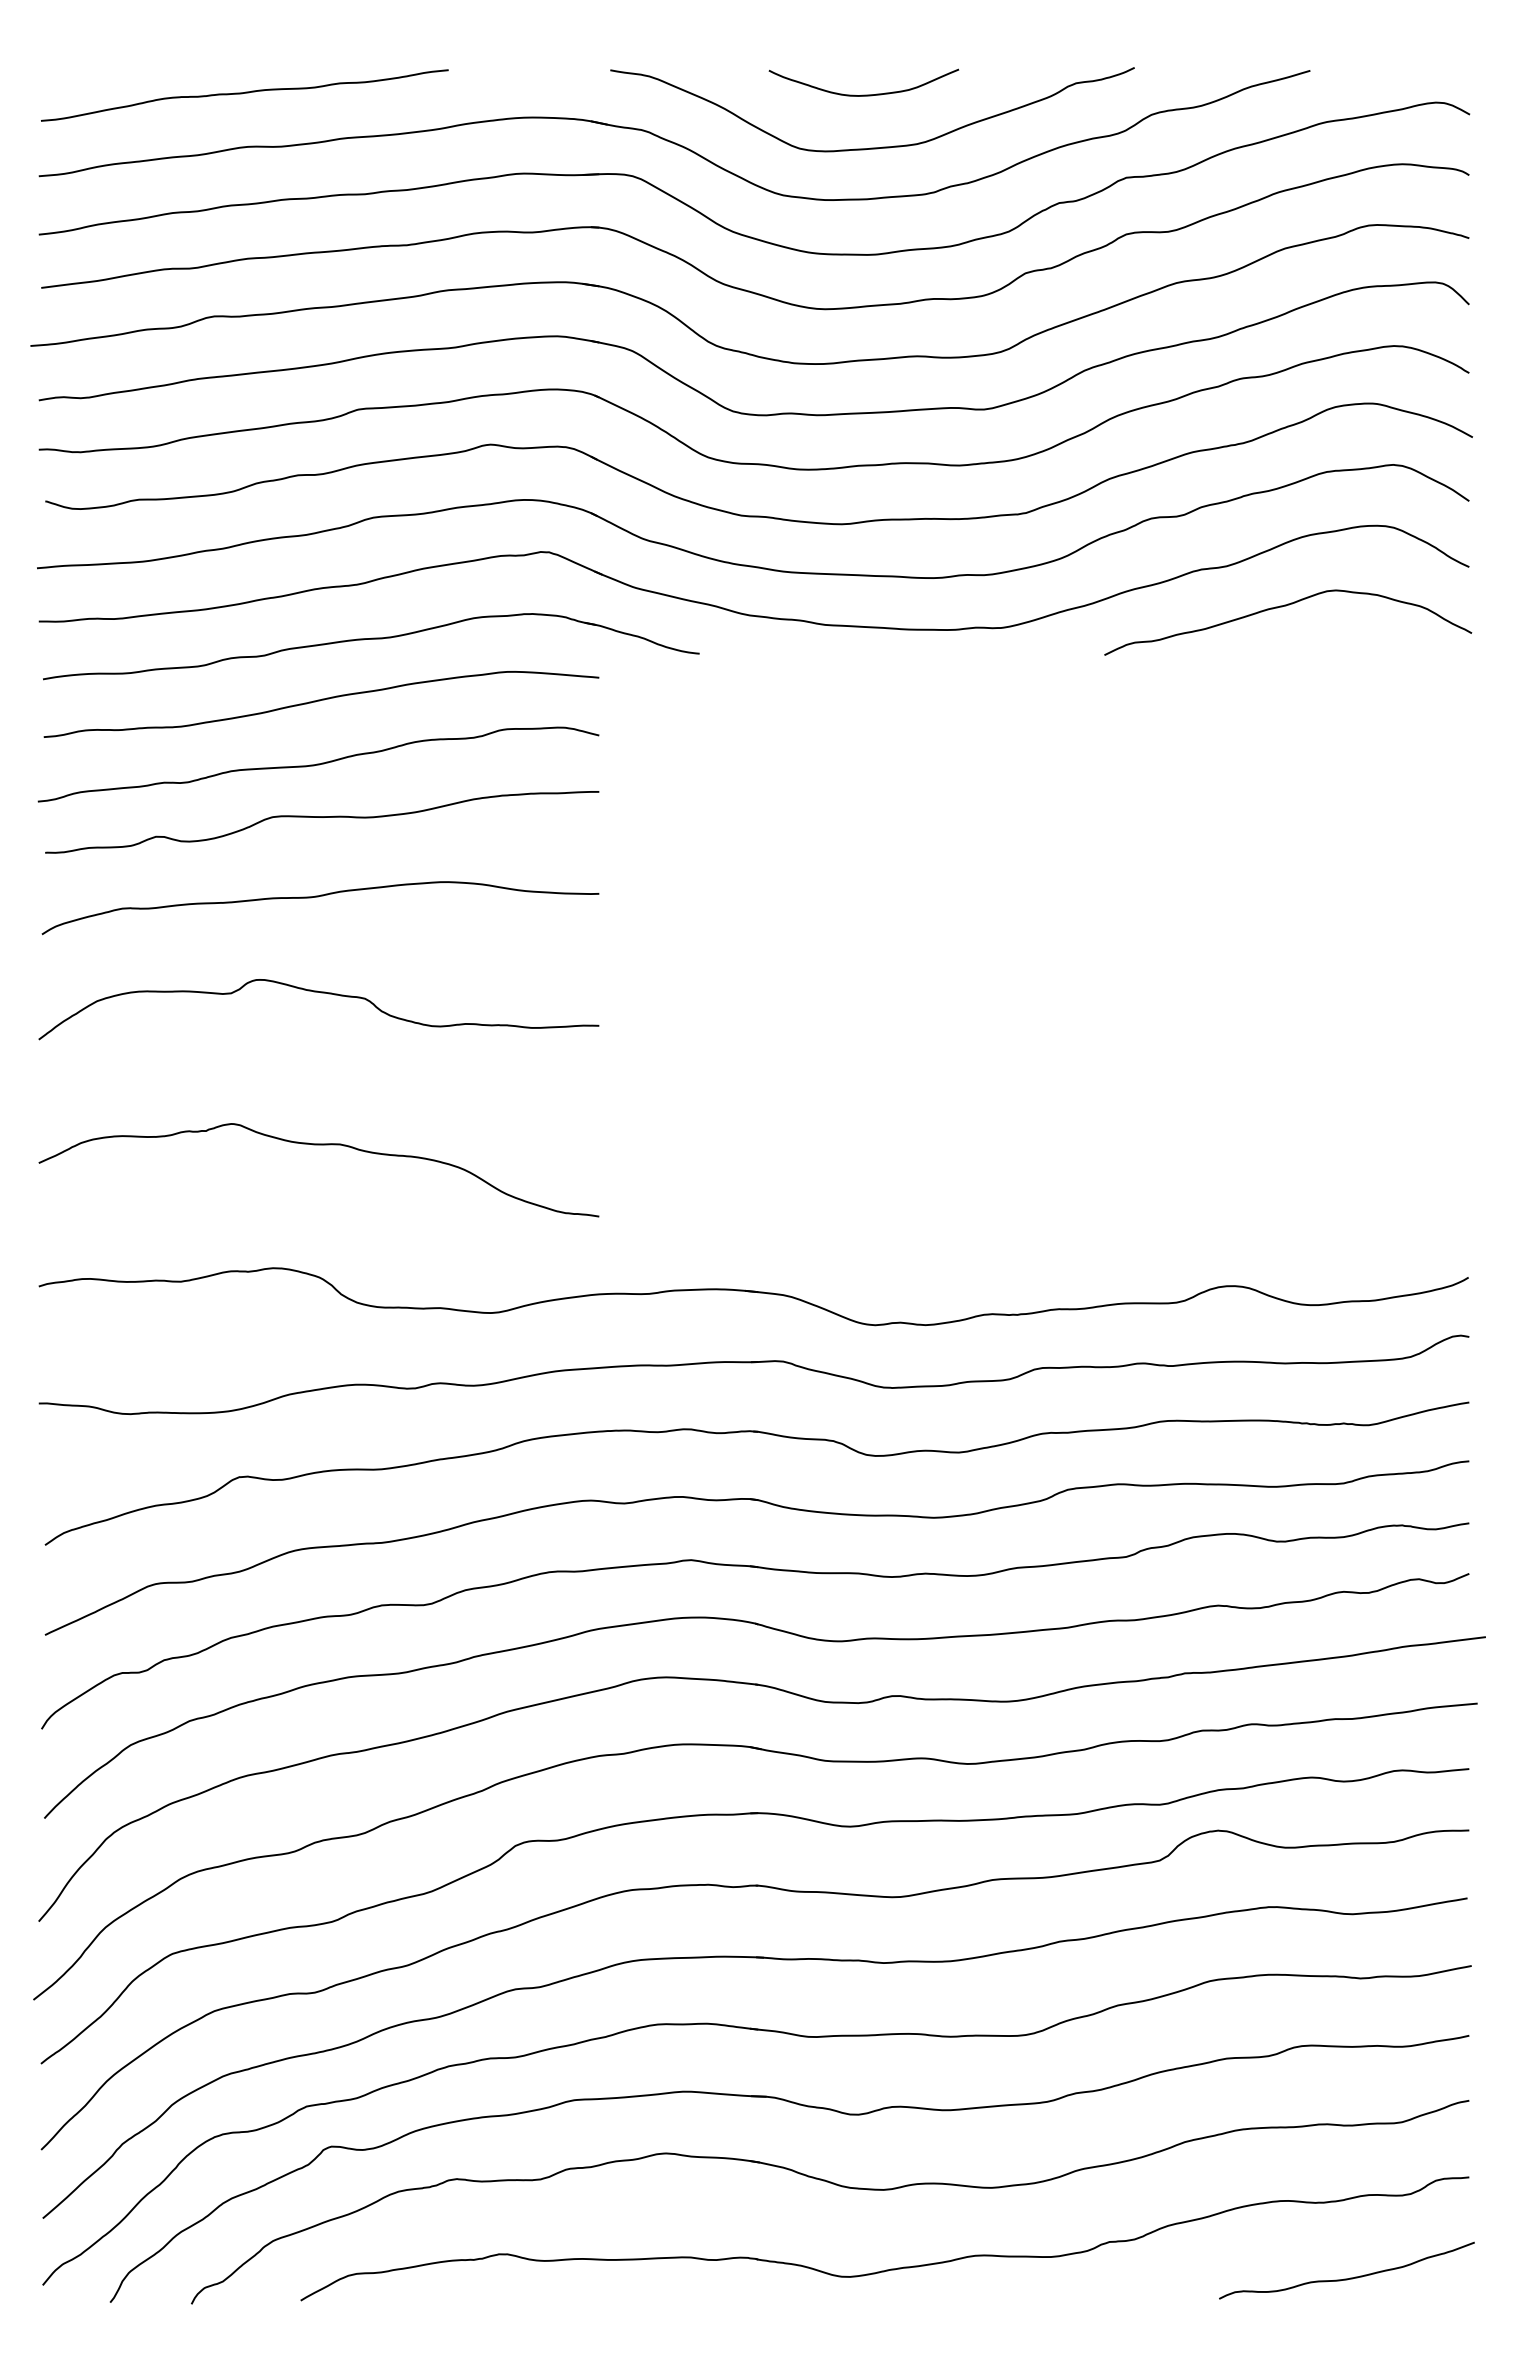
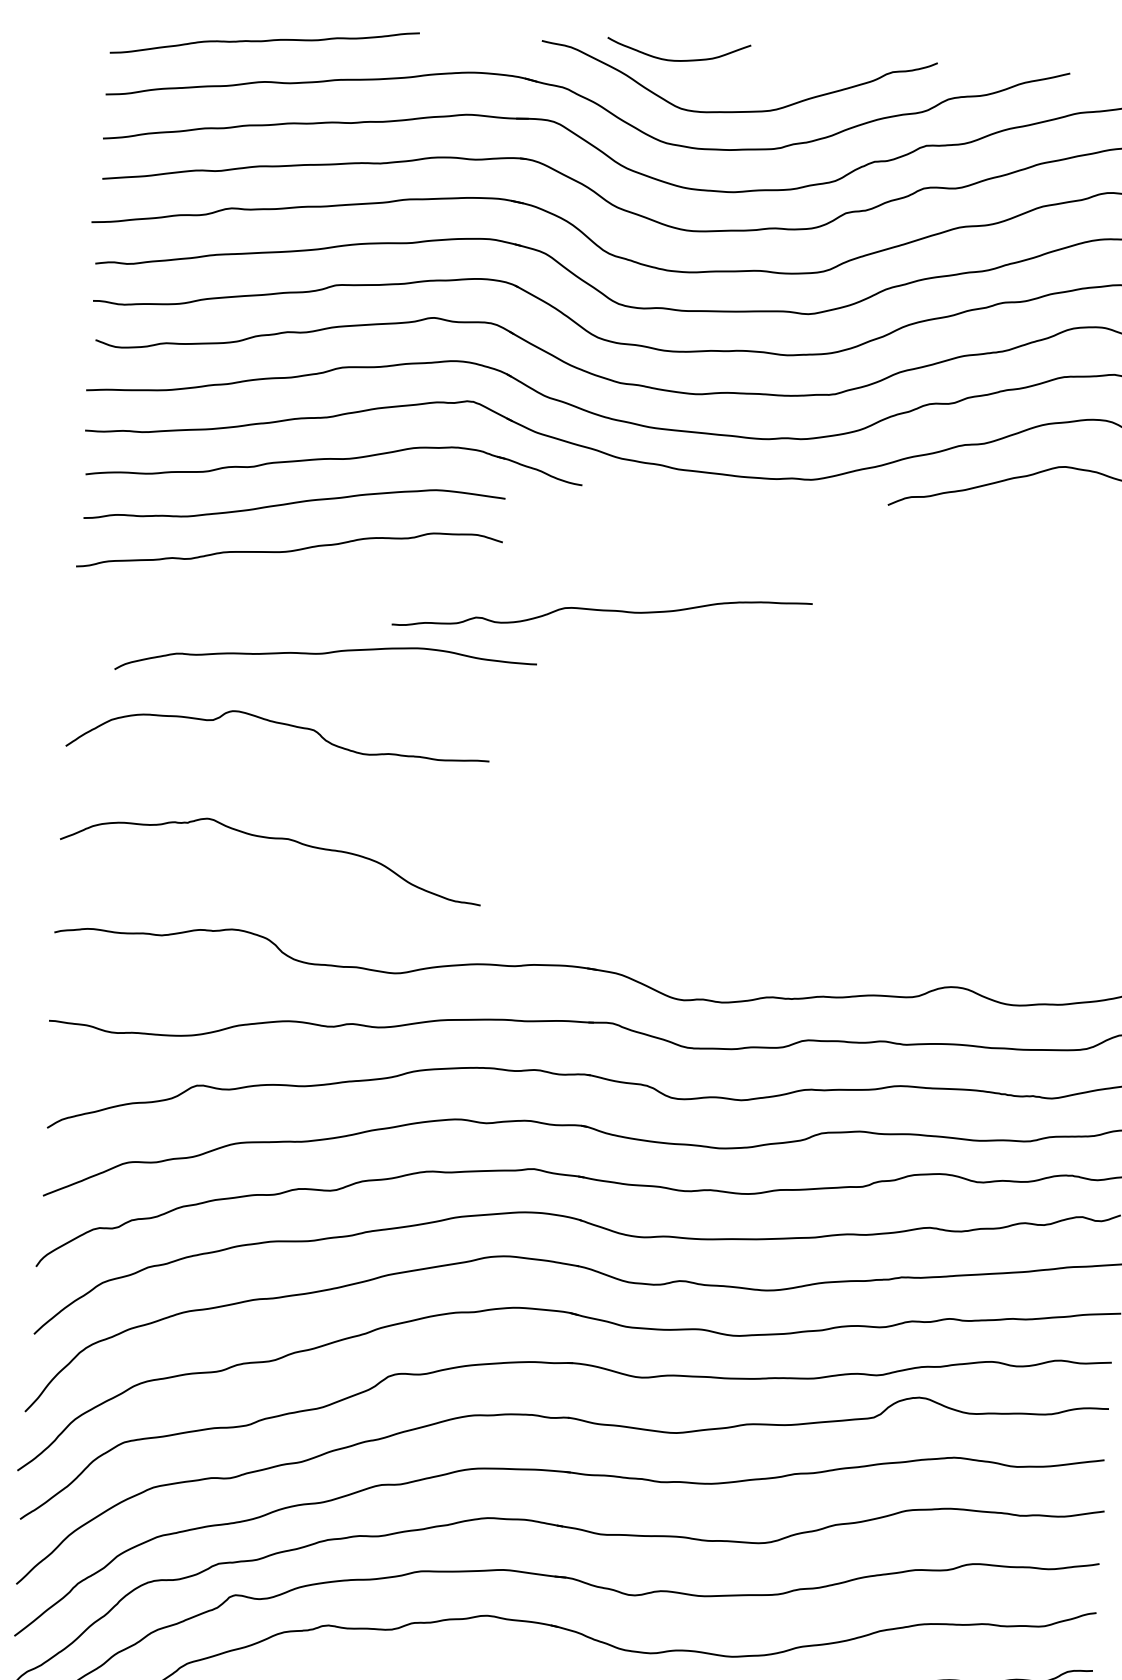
curve: (863, 94) -> (678, 59), moved
curve: (322, 817) -> (602, 610), moved
curve: (318, 897) -> (324, 654), moved

